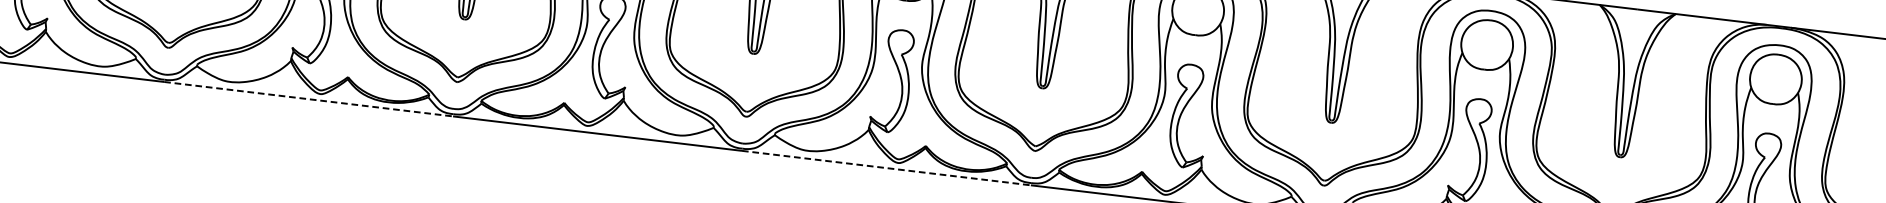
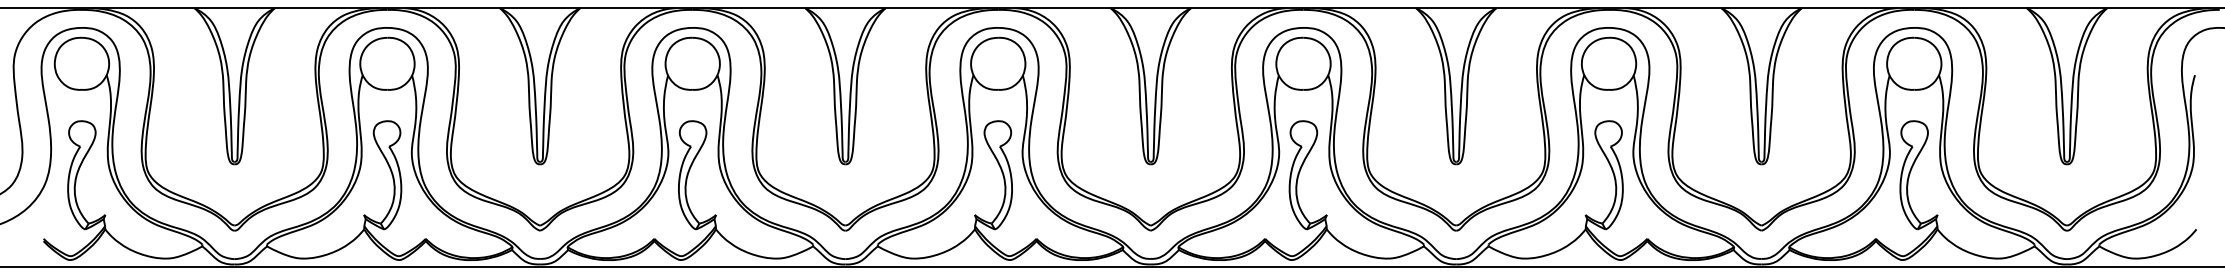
line: (308, 98) -> (387, 266), dashed -> solid
line: (886, 167) -> (998, 266), dashed -> solid

